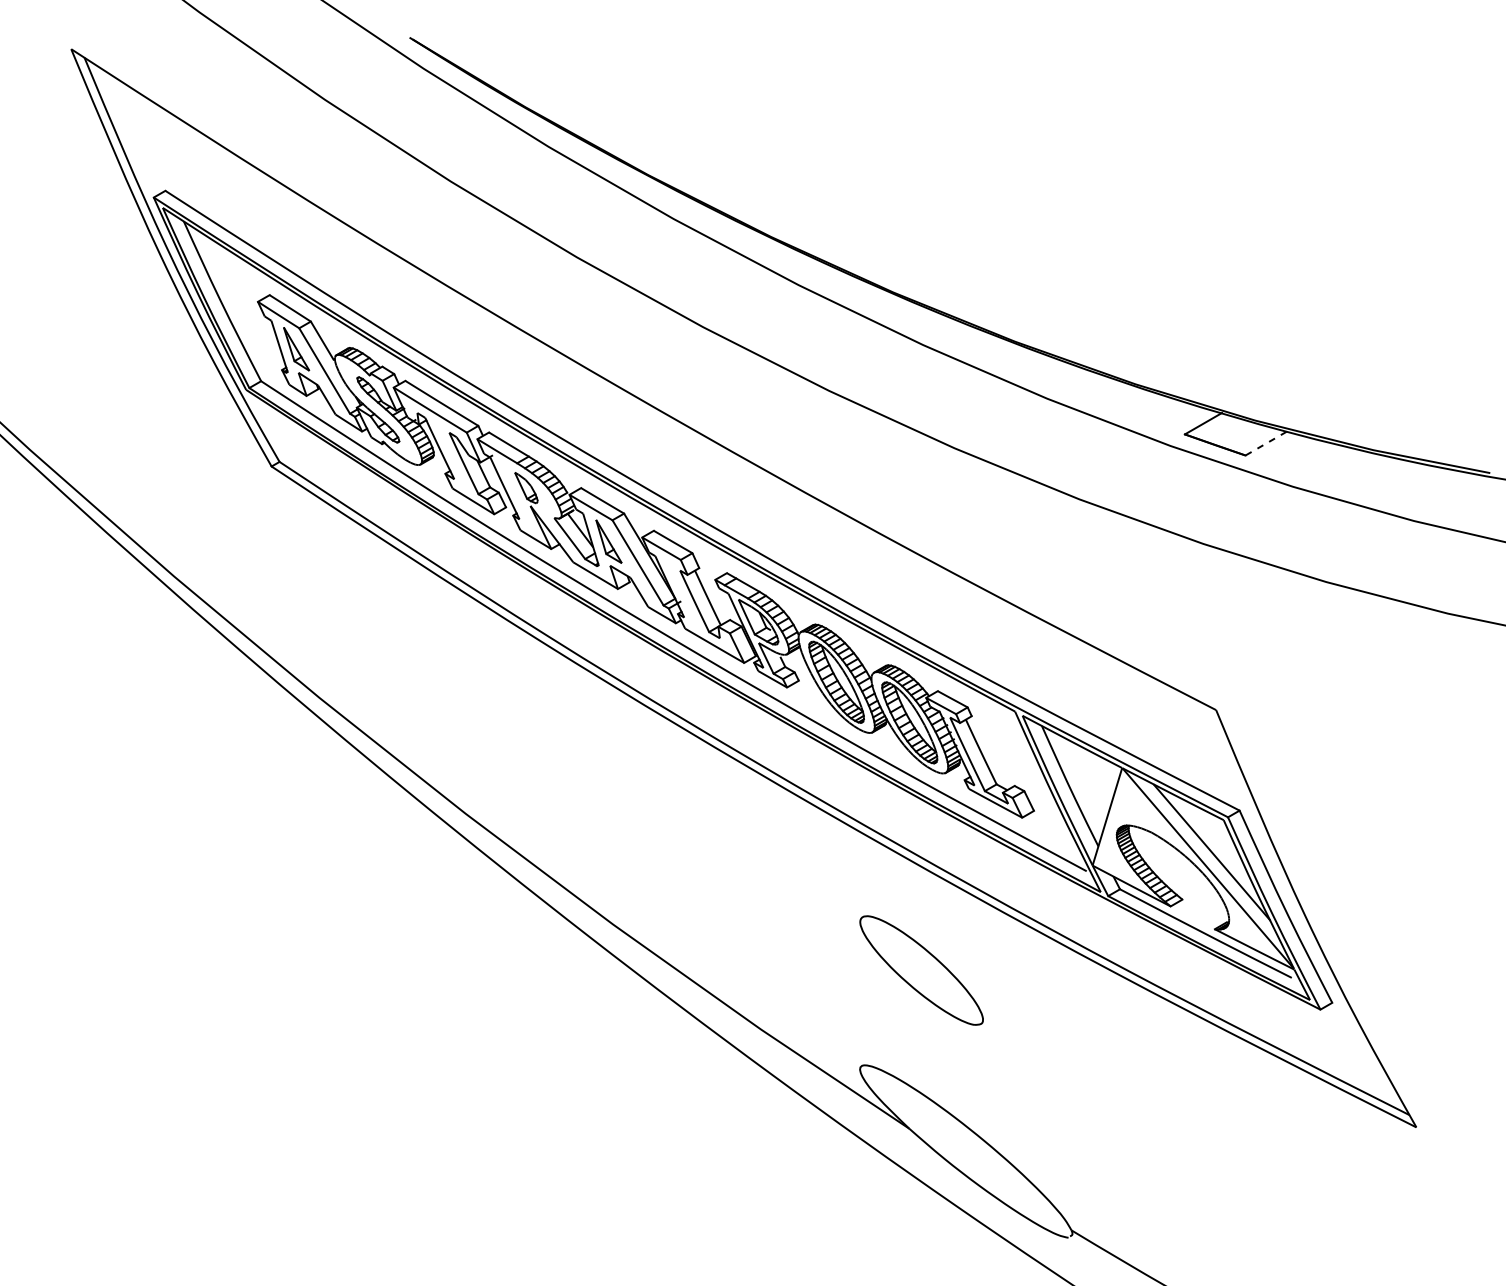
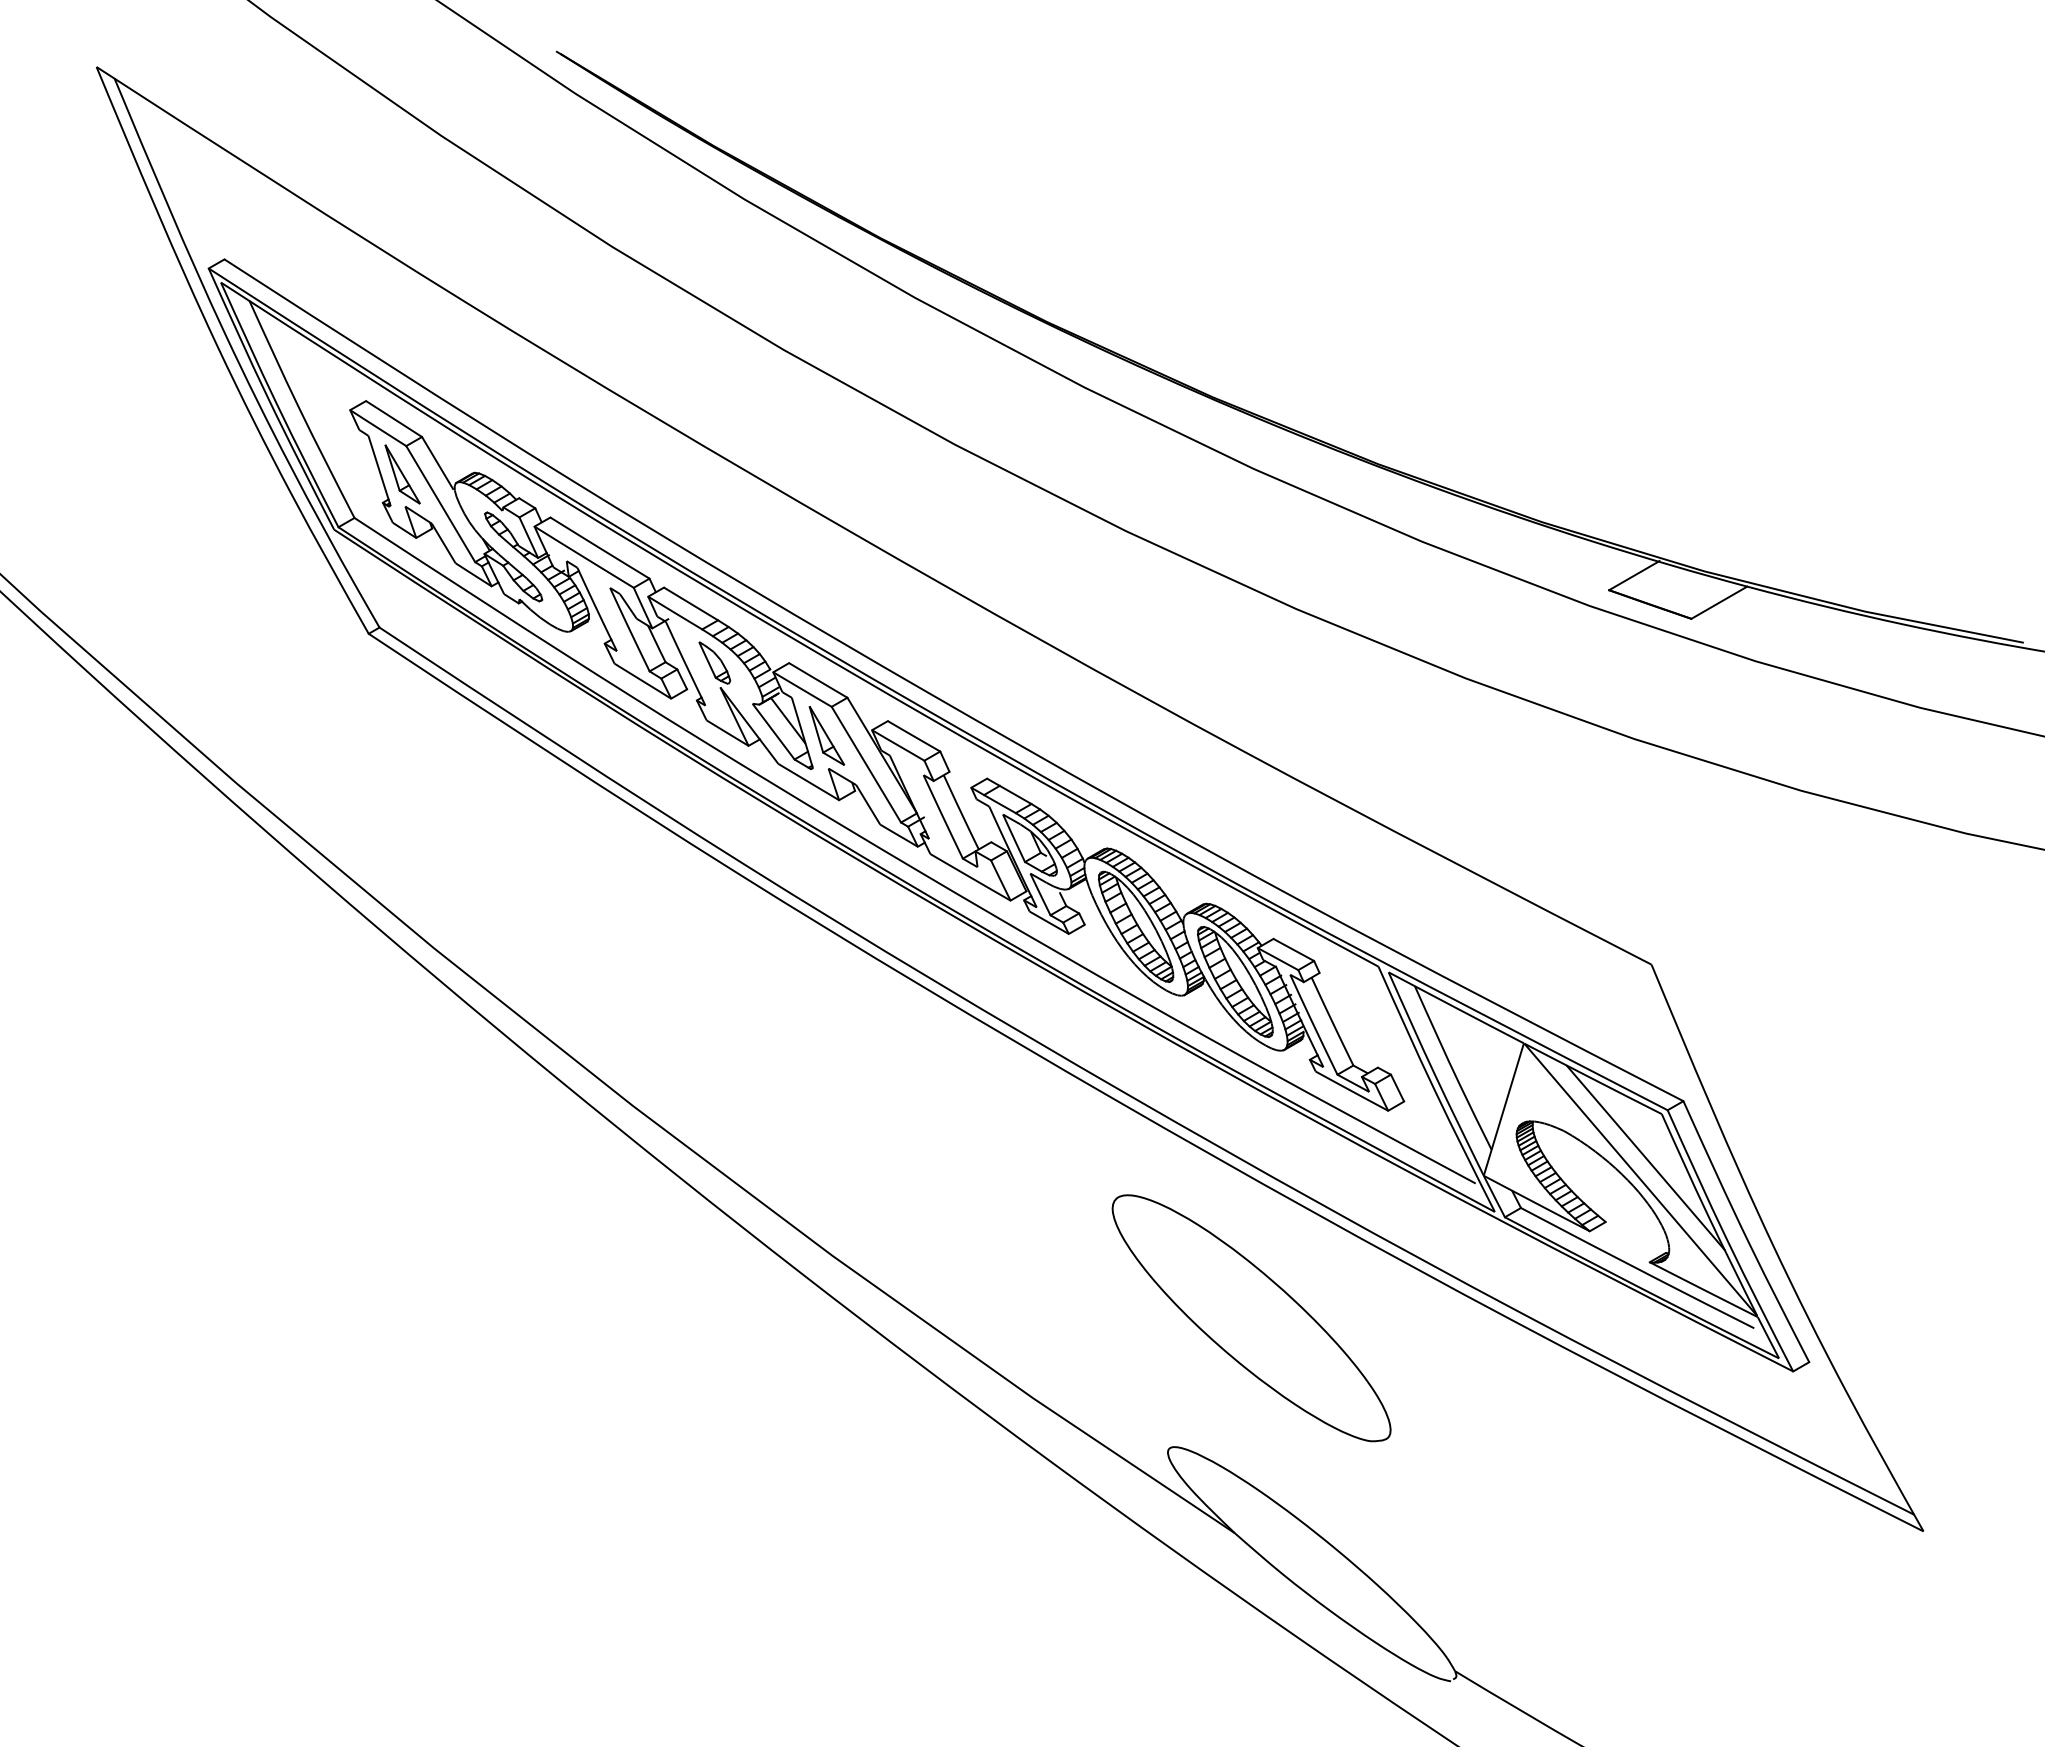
line: (1265, 443) -> (1718, 602), dashed -> solid
part: (921, 970) -> (1251, 1318), size x1.67

